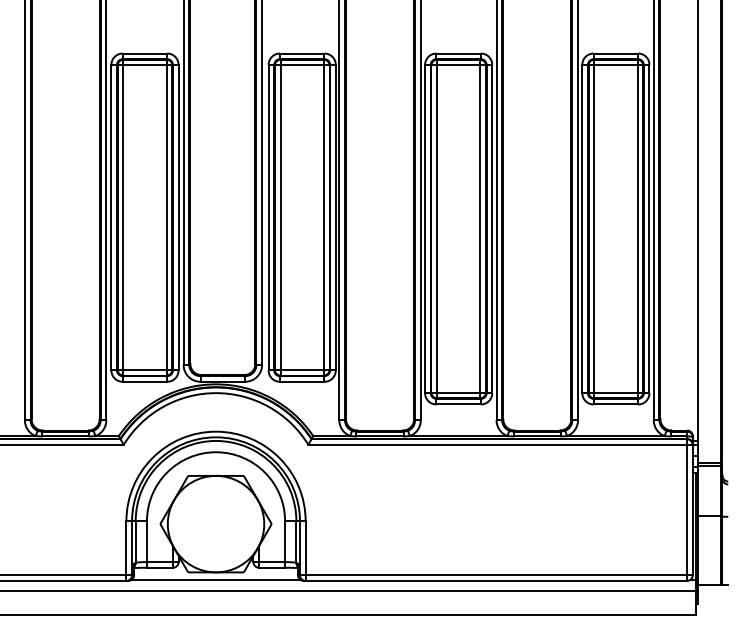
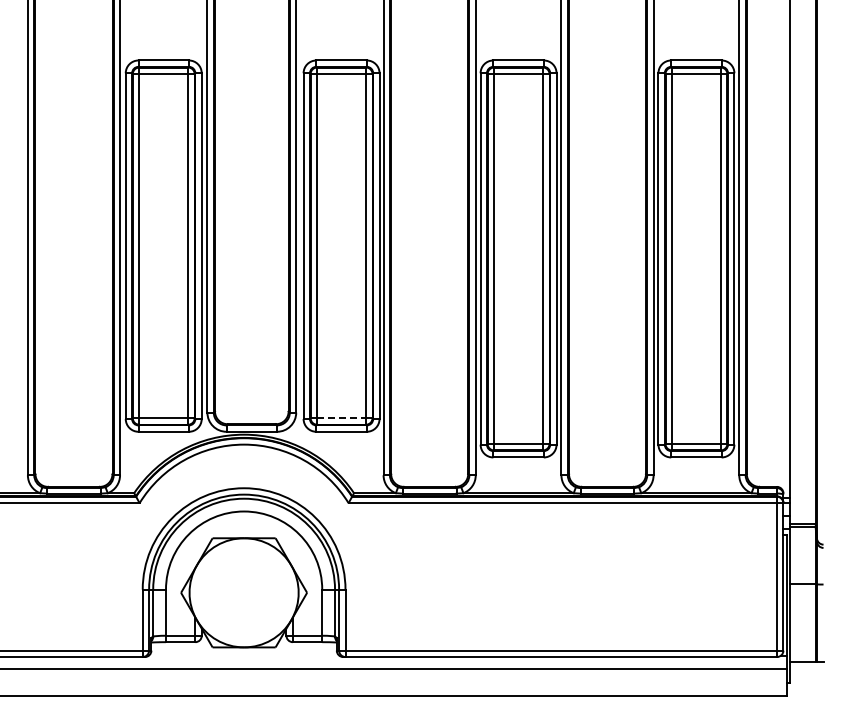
line: (302, 370) -> (341, 418), solid -> dashed
line: (215, 579) -> (243, 655), removed

